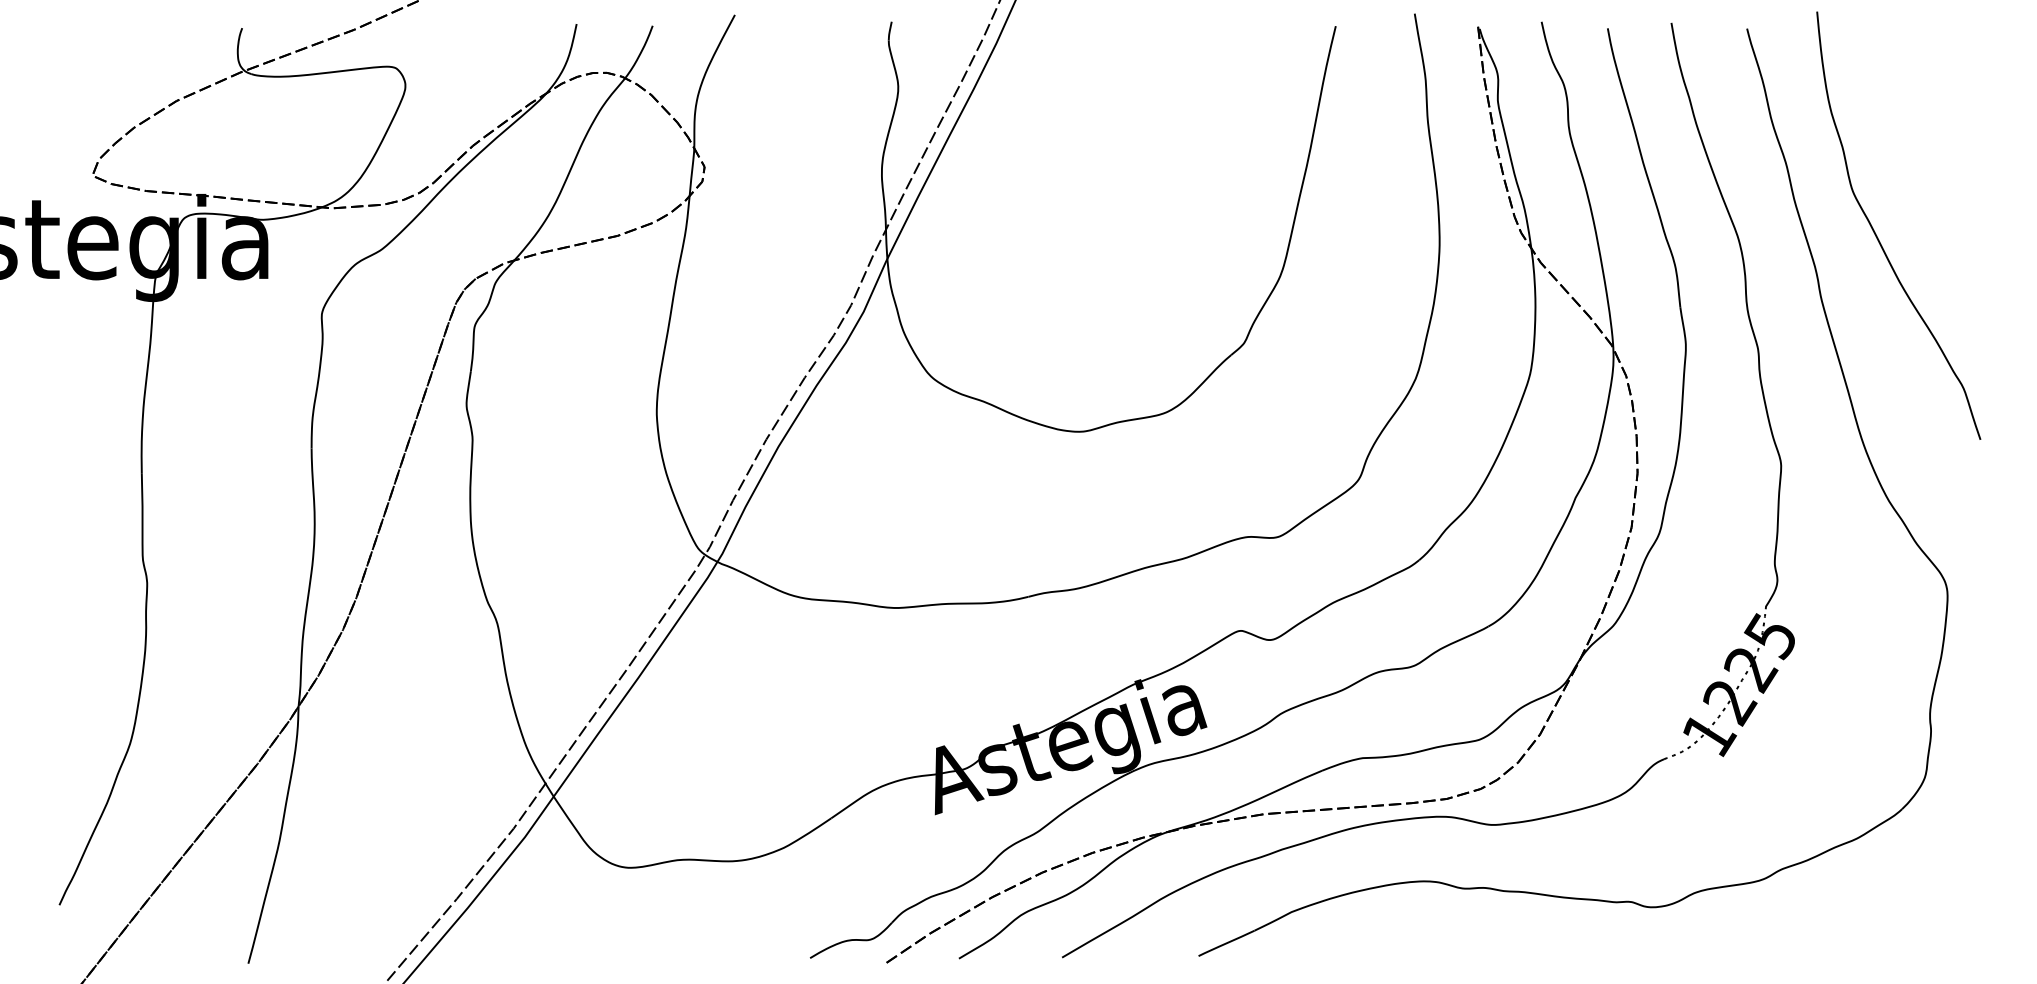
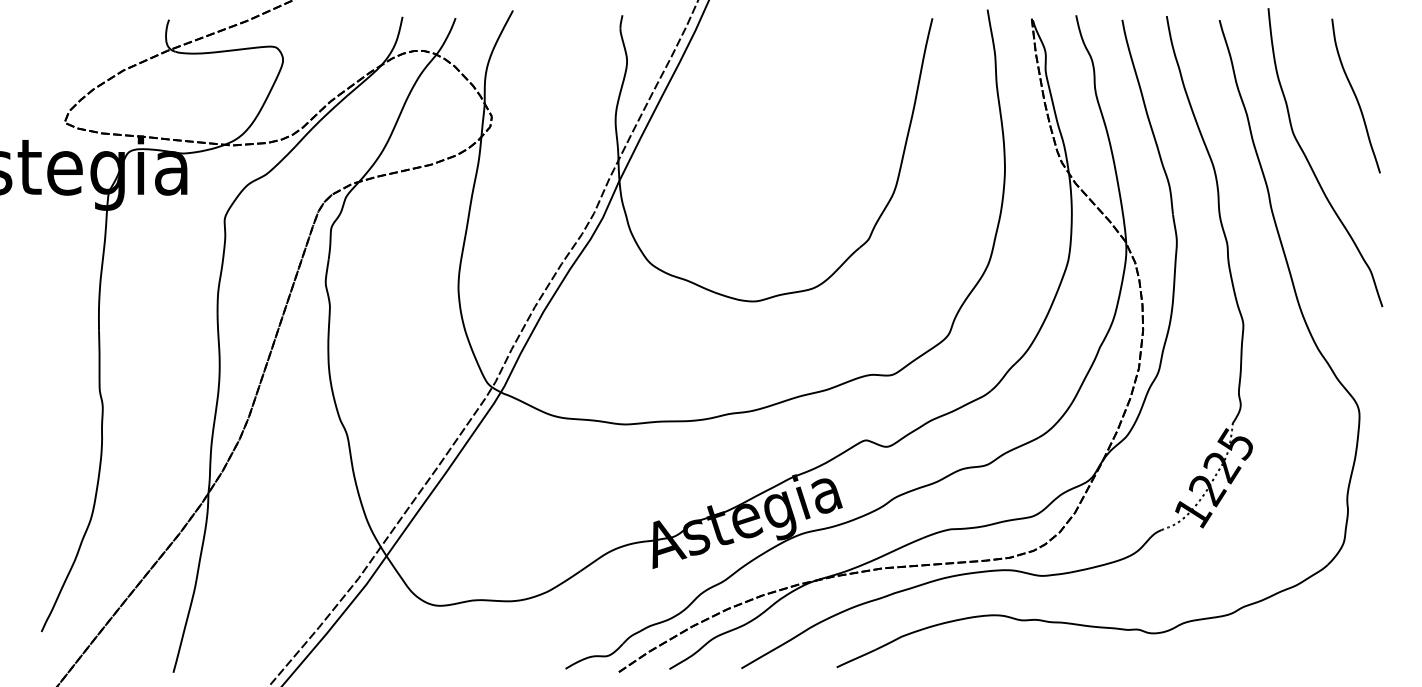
curve: (1941, 136) -> (1355, 95), added

